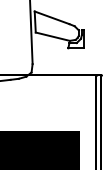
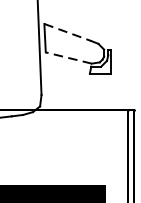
line: (52, 17) -> (68, 32), solid -> dashed
line: (52, 36) -> (68, 57), solid -> dashed

